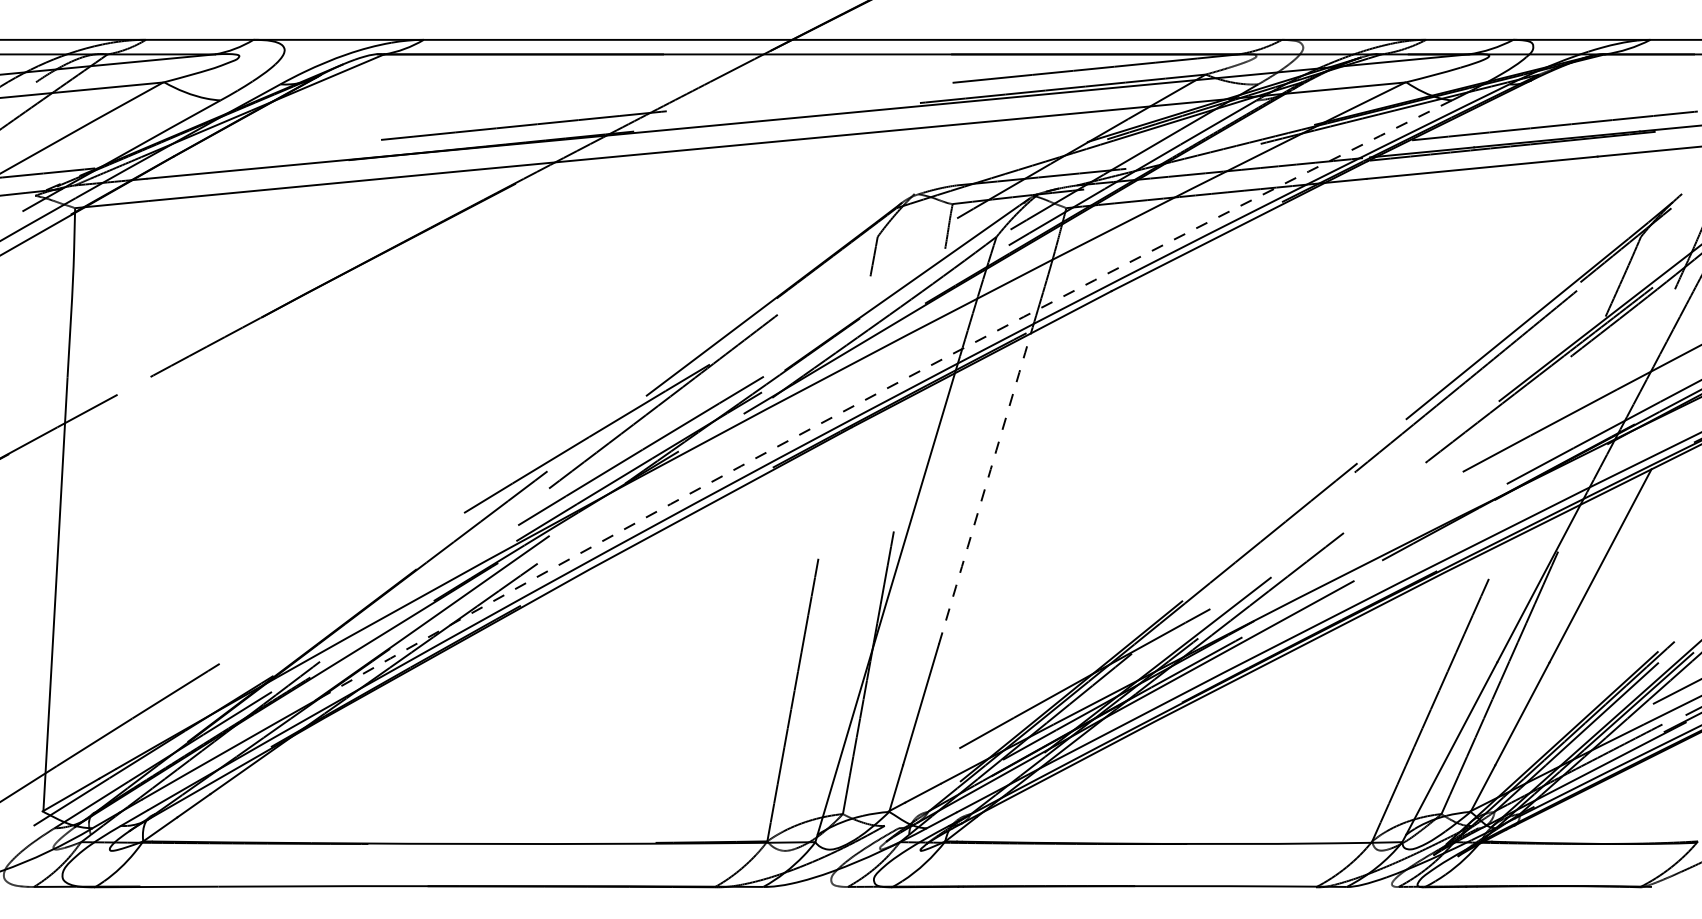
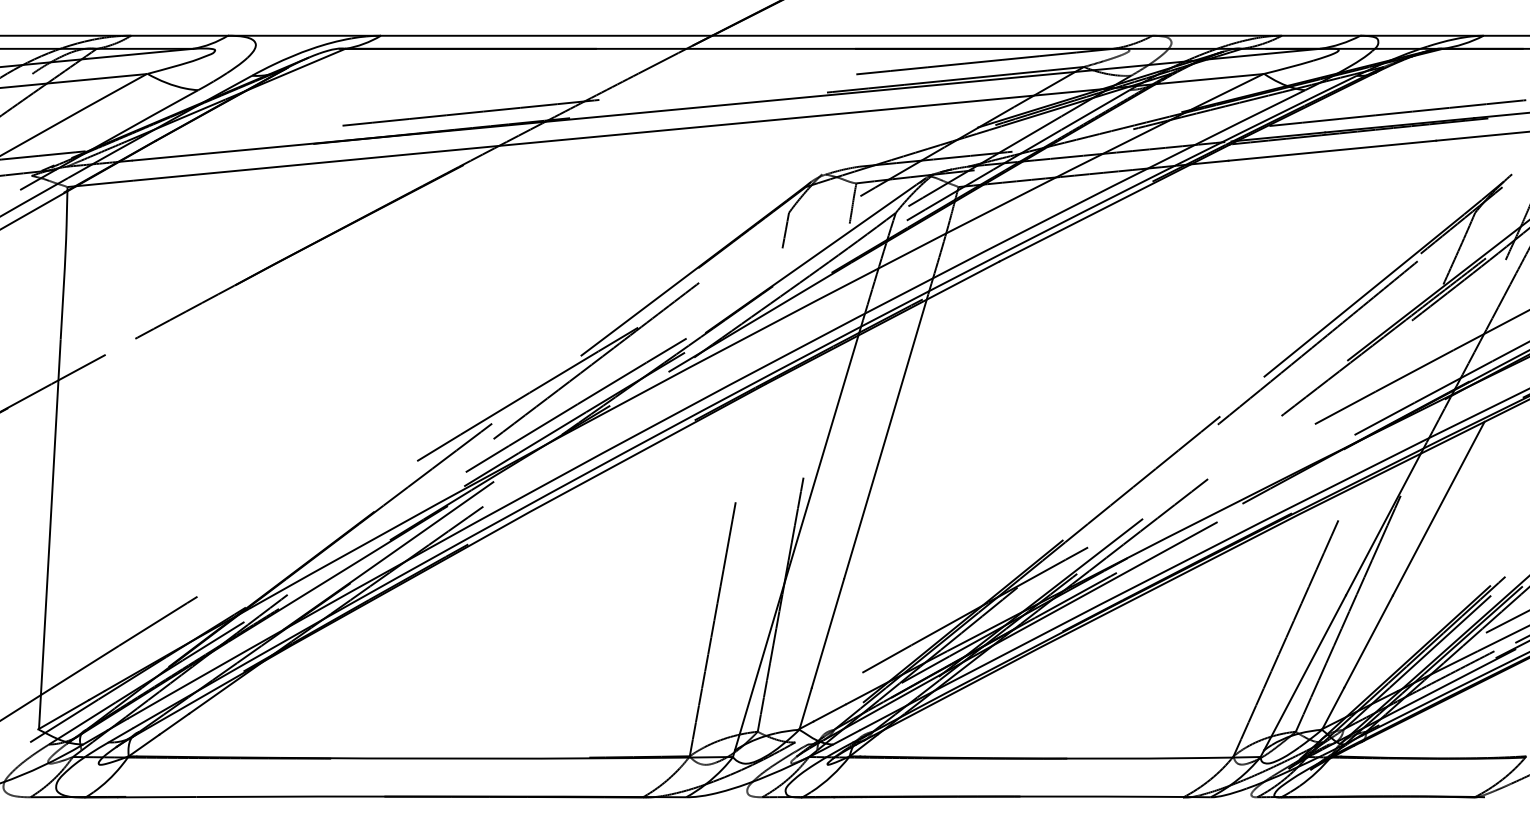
arc: (882, 391) -> (793, 351), dashed -> solid
arc: (985, 488) -> (885, 439), dashed -> solid

